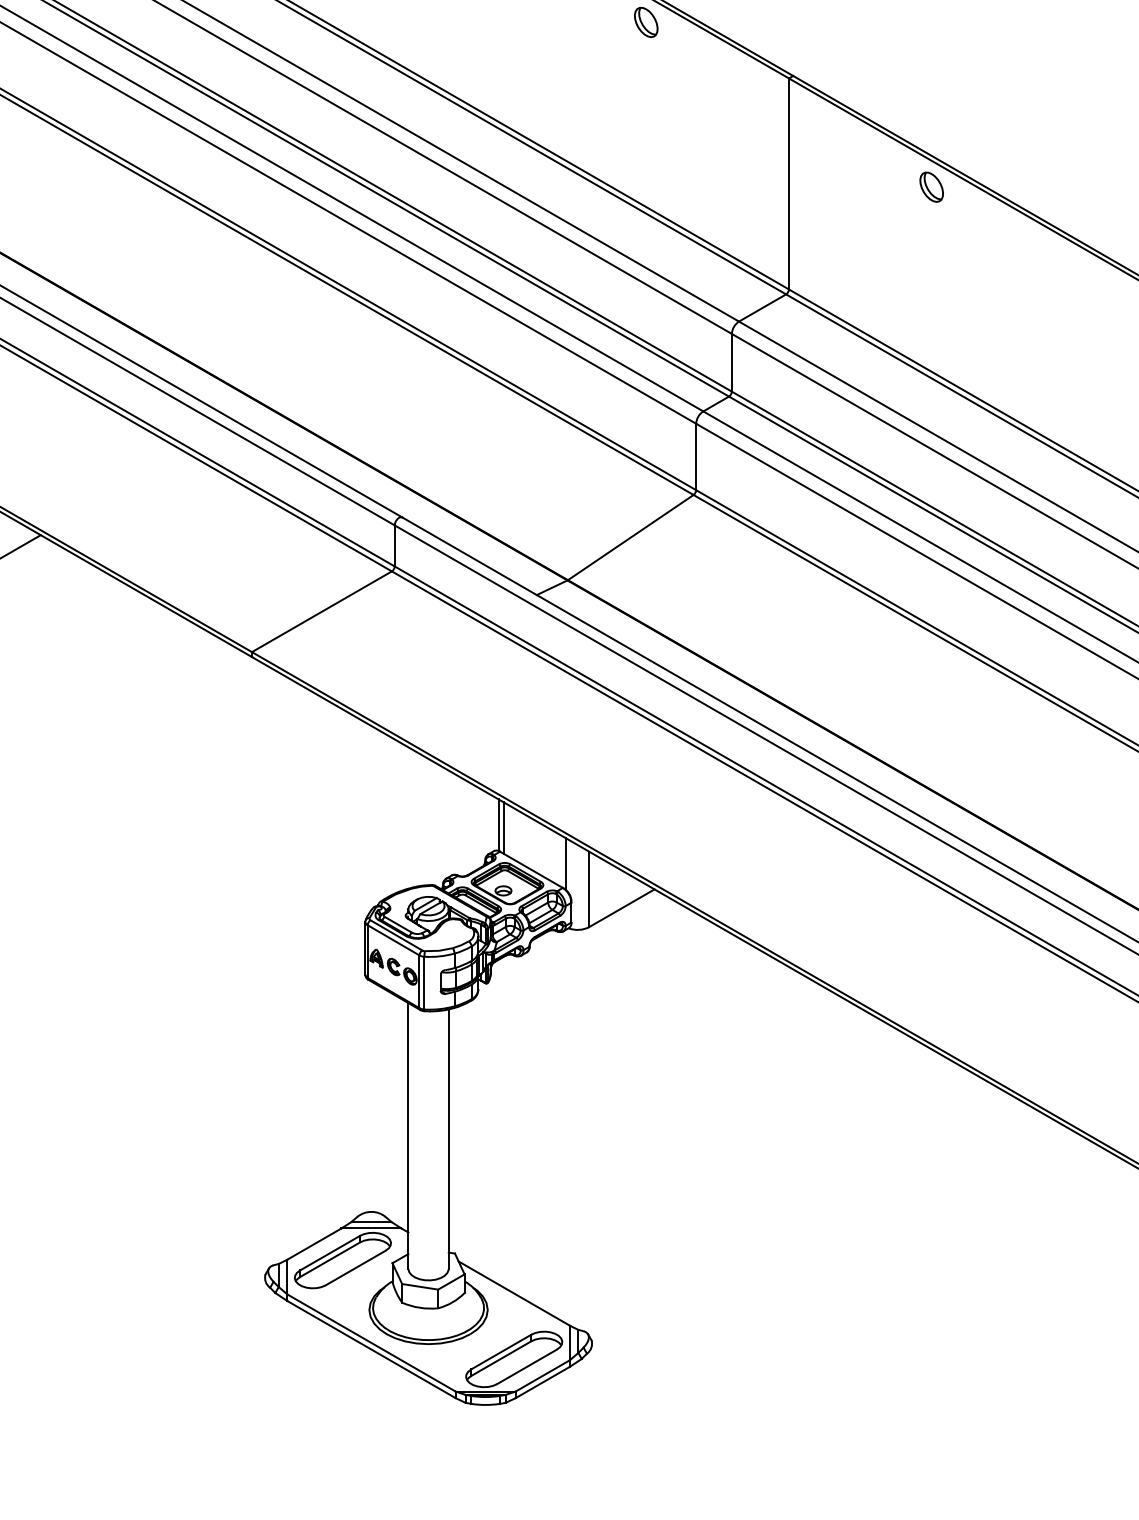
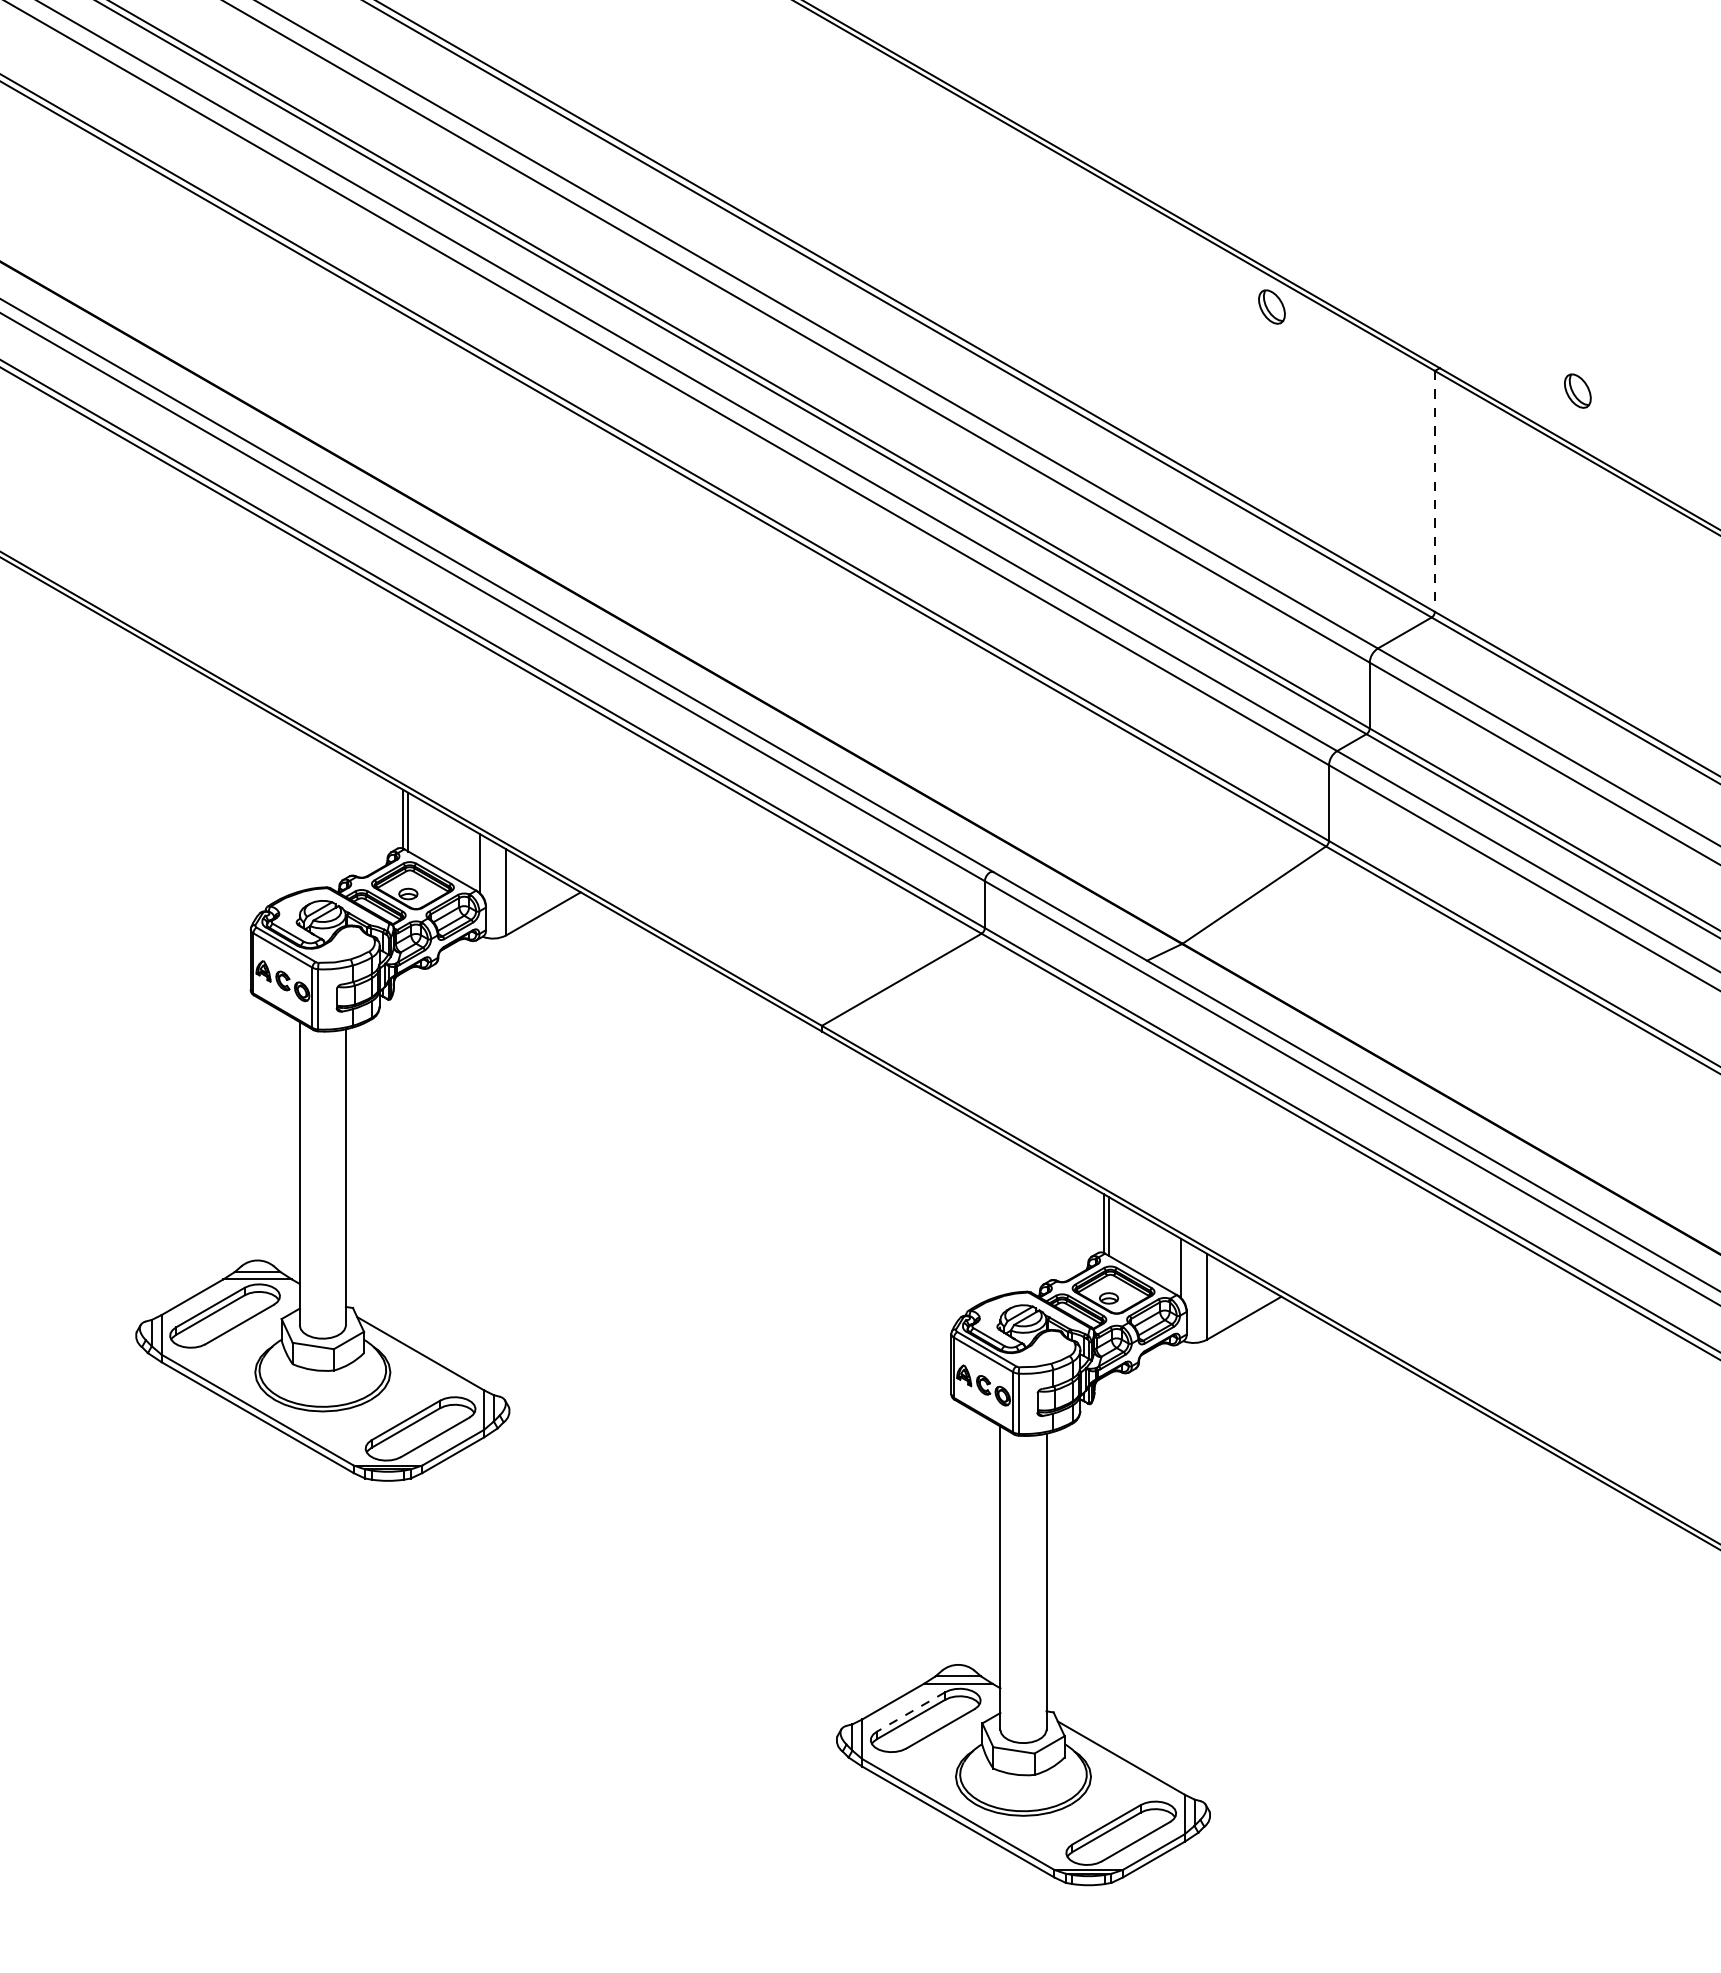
line: (788, 184) -> (1434, 491), solid -> dashed
part: (931, 186) -> (1577, 390), moved
line: (330, 1252) -> (911, 1711), solid -> dashed

